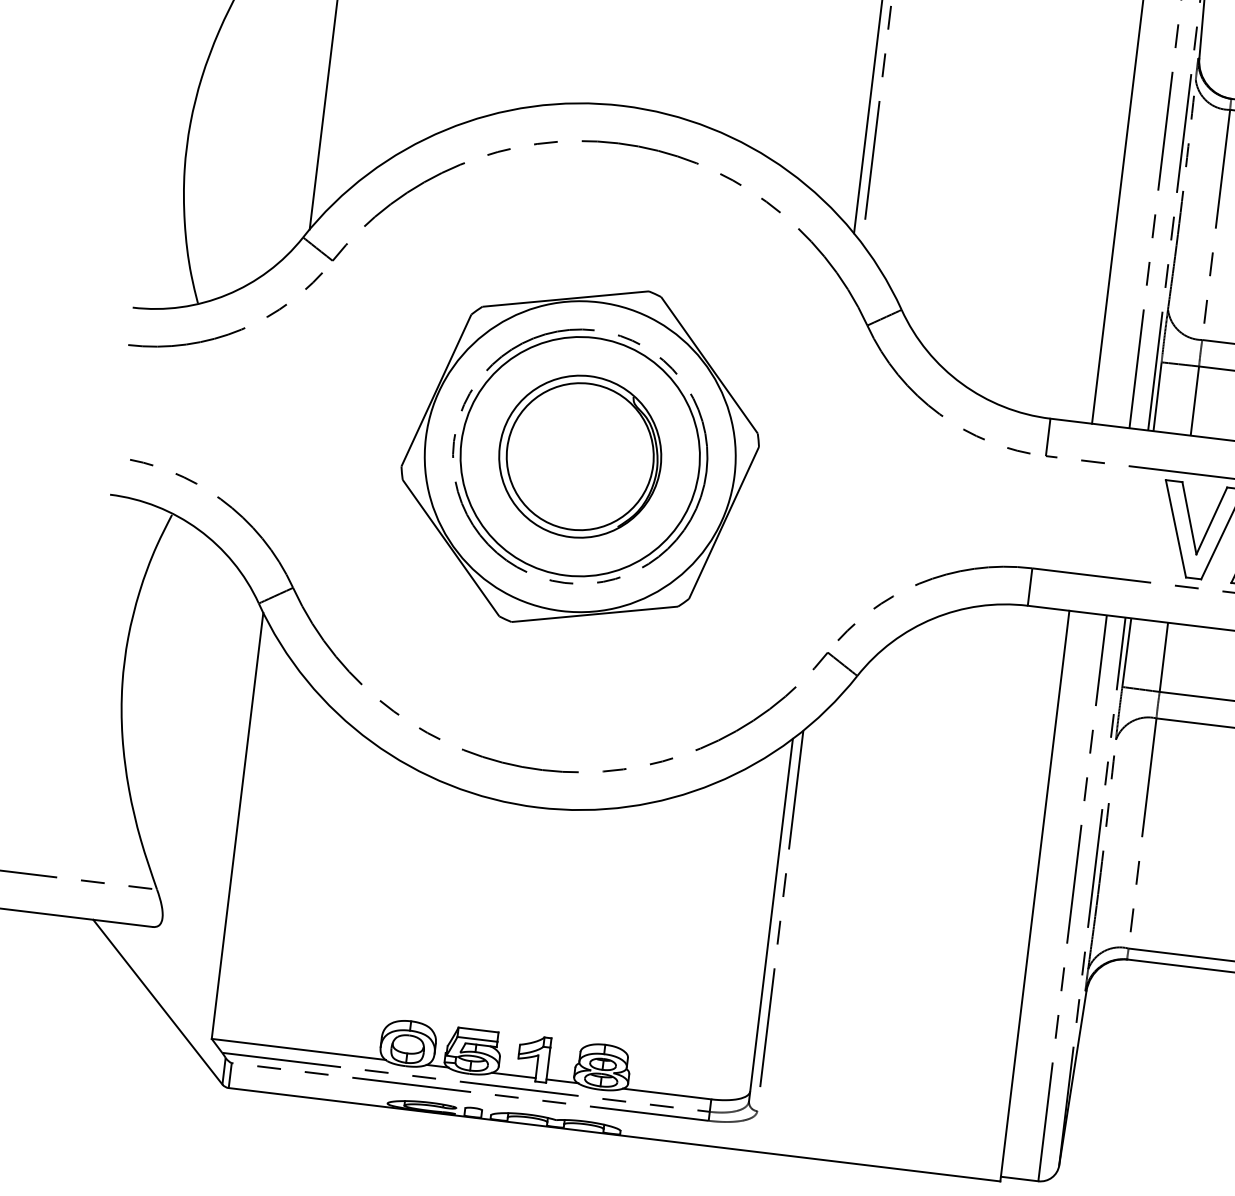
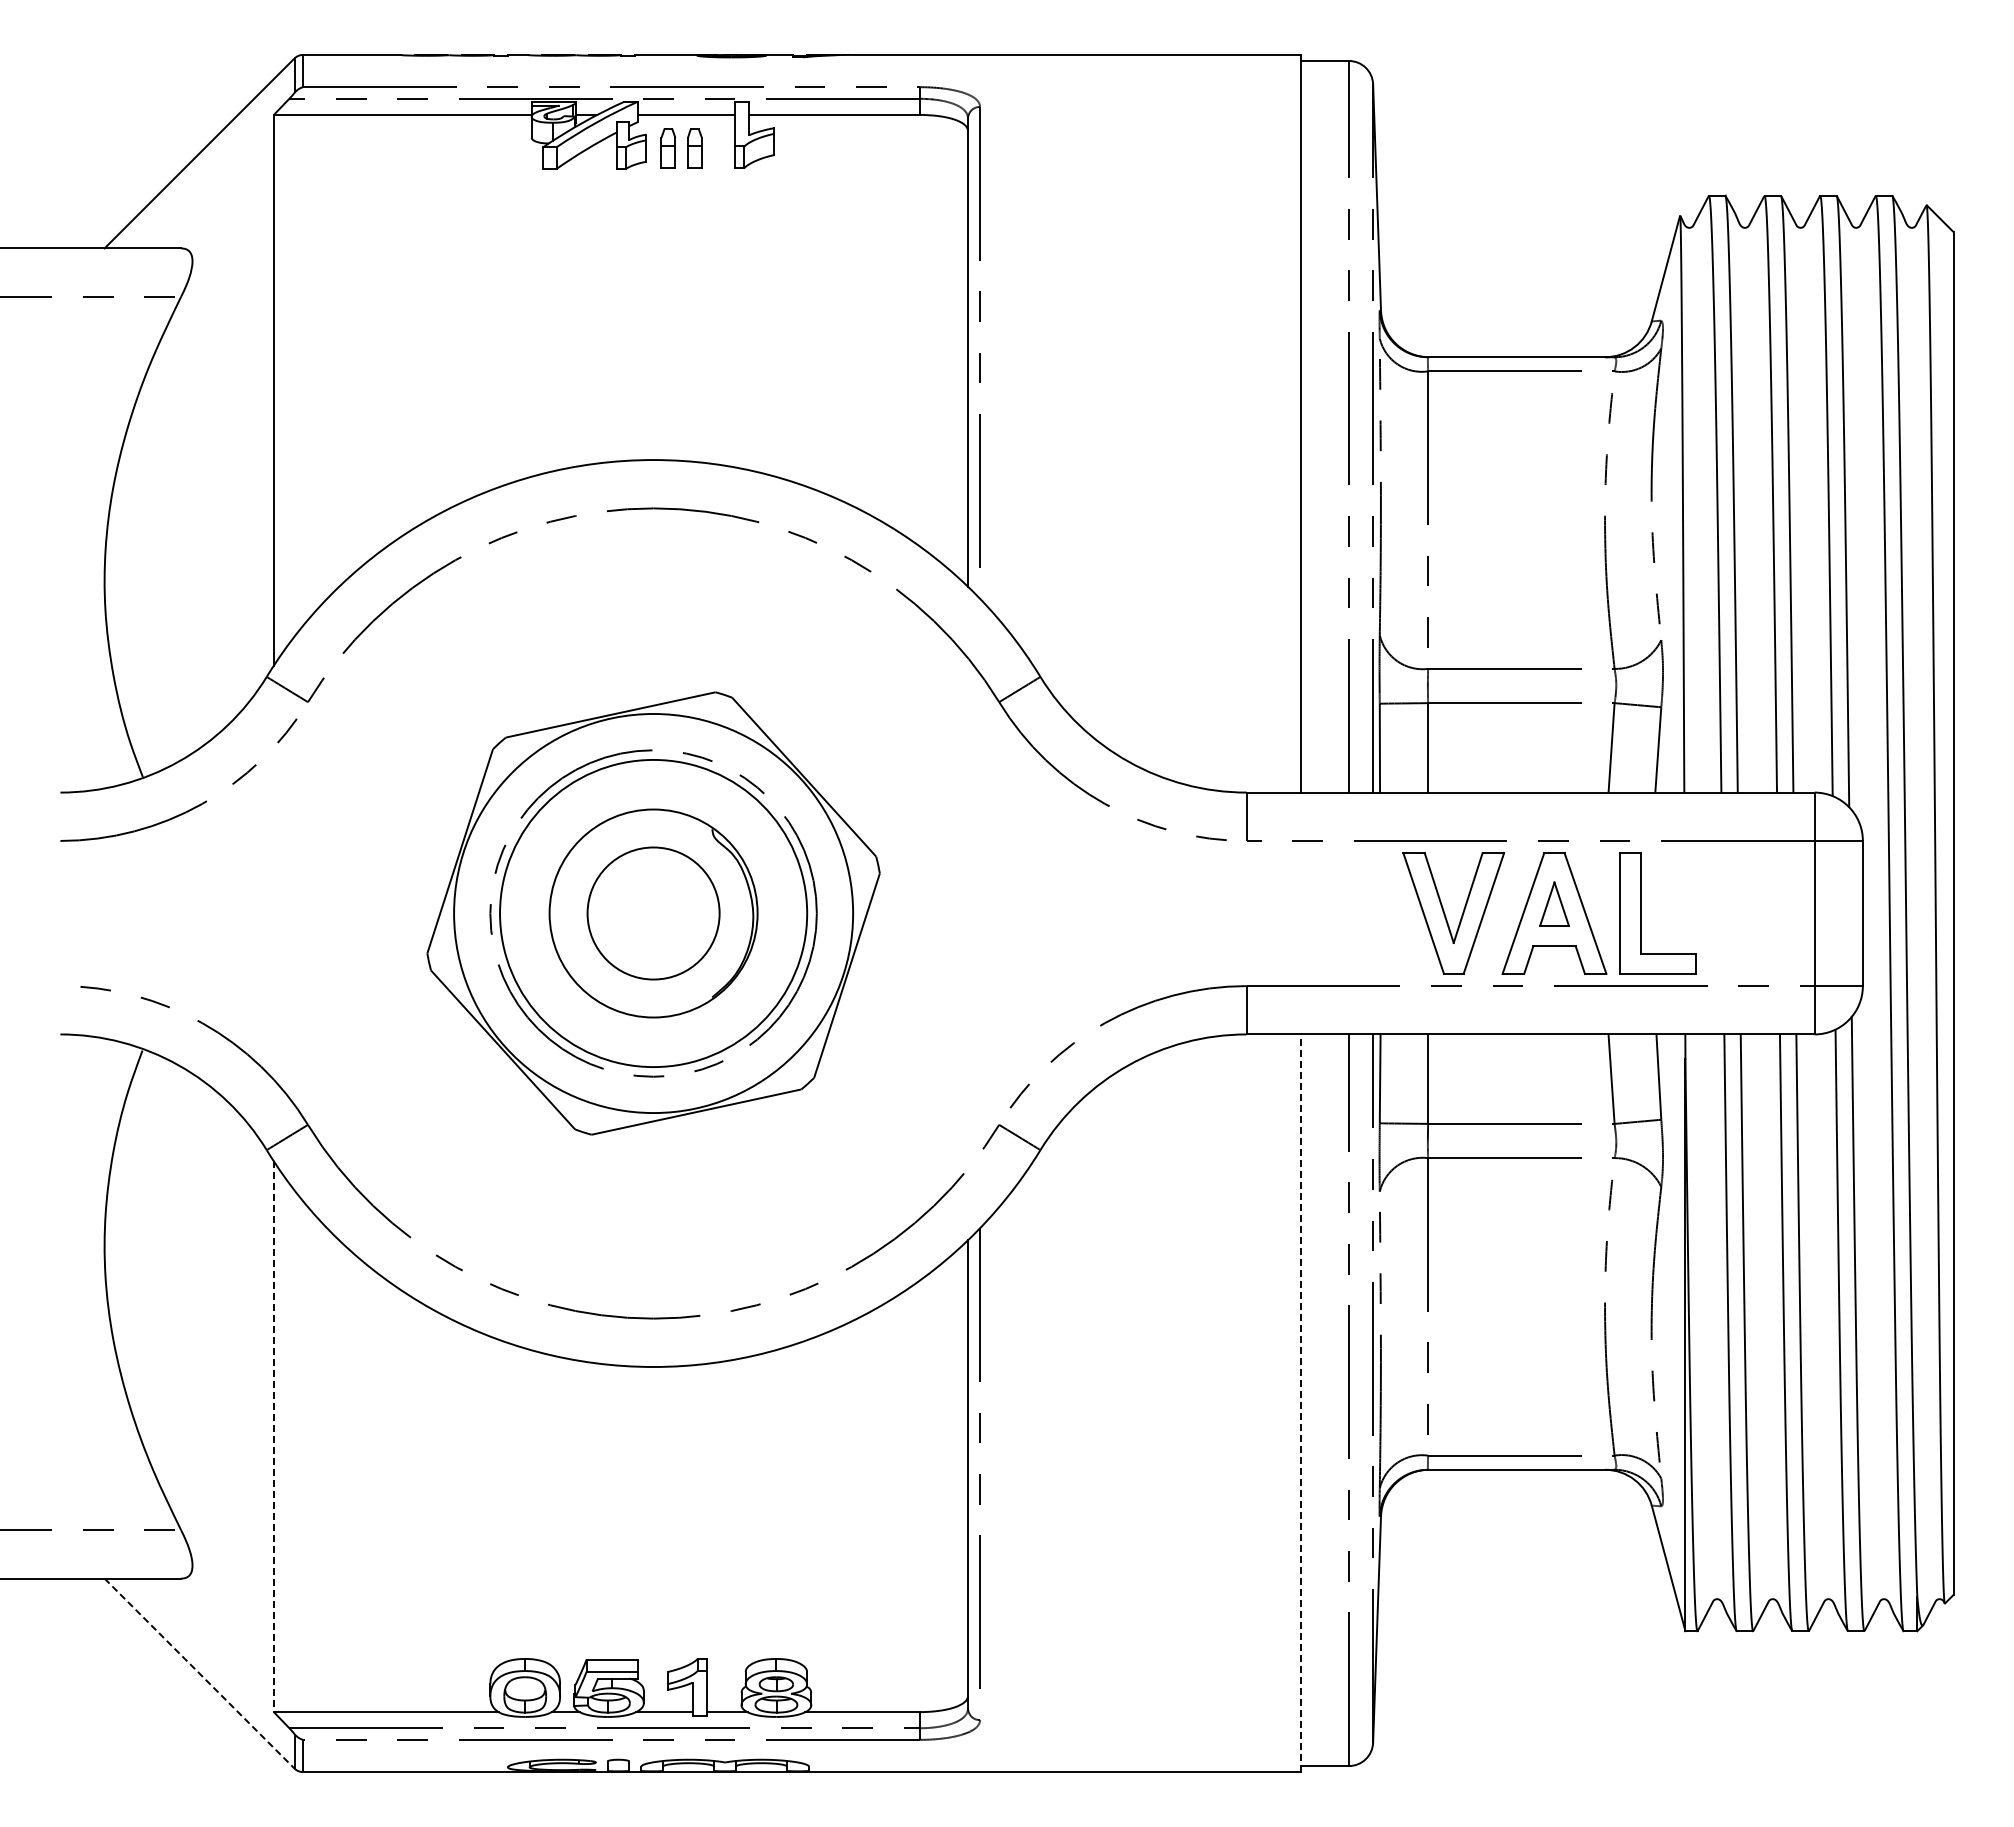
circle: (580, 456) -> (653, 913), size x0.7
line: (237, 826) -> (273, 1437), solid -> dashed
line: (1034, 896) -> (1300, 1403), solid -> dashed
line: (157, 1002) -> (199, 1673), solid -> dashed

